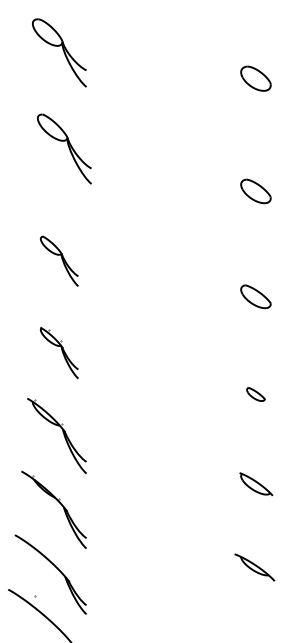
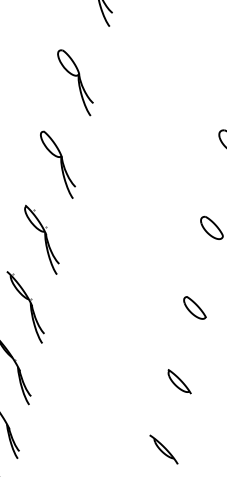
part: (64, 148) -> (74, 82), moved
part: (59, 261) -> (57, 164), size x1.43
part: (59, 352) -> (41, 239), size x1.43
part: (255, 394) -> (194, 308), size x1.67

